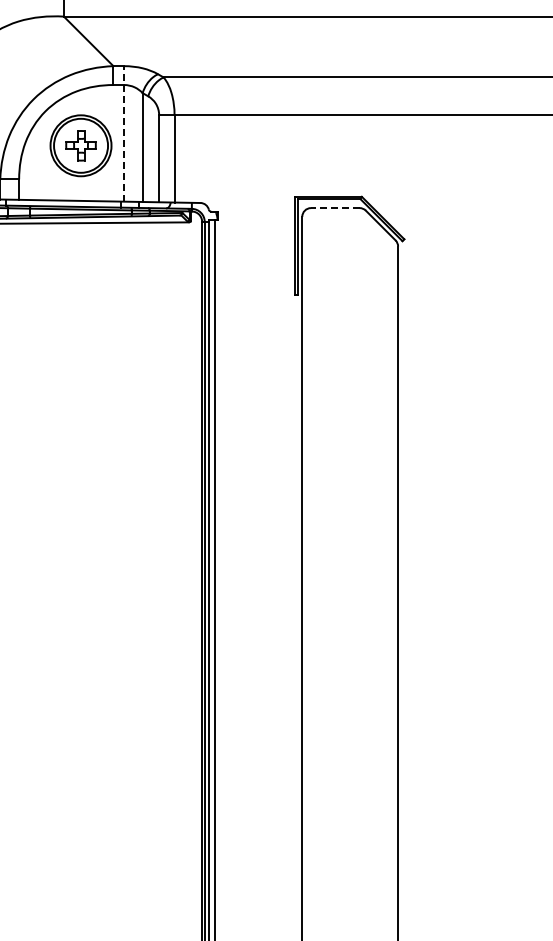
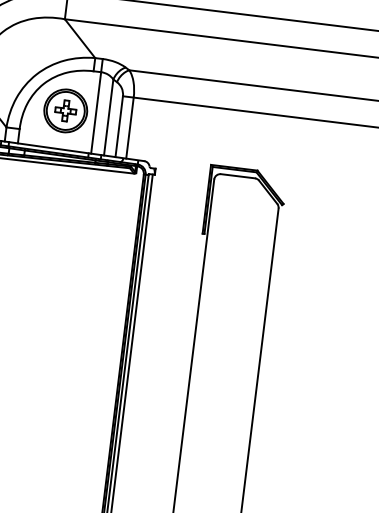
line: (124, 133) -> (97, 106), dashed -> solid
line: (334, 208) -> (237, 176), dashed -> solid

